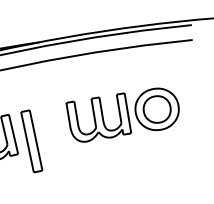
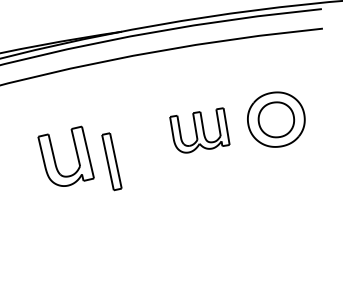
part: (98, 117) -> (199, 130), size x0.7
part: (31, 141) -> (111, 161), size x0.7

